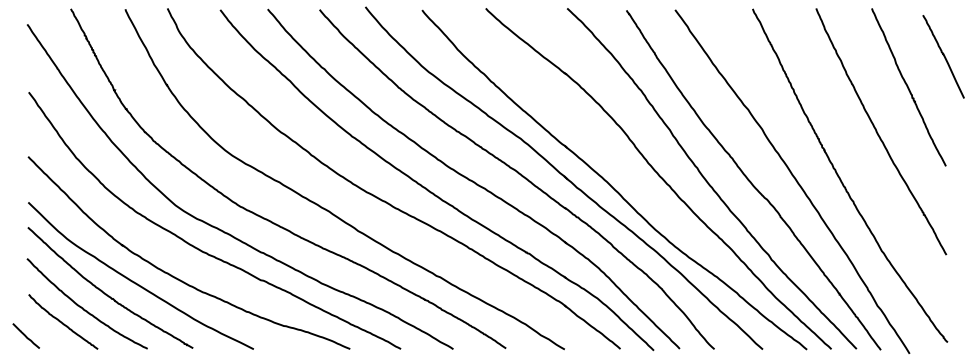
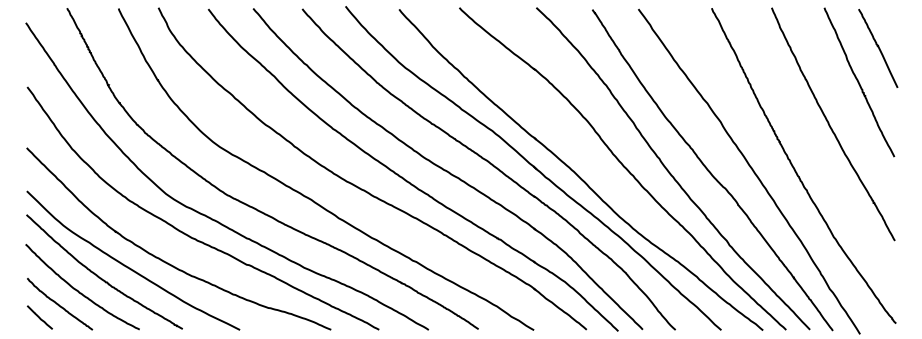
line: (943, 56) -> (878, 48), moved
line: (25, 336) -> (39, 317), moved

